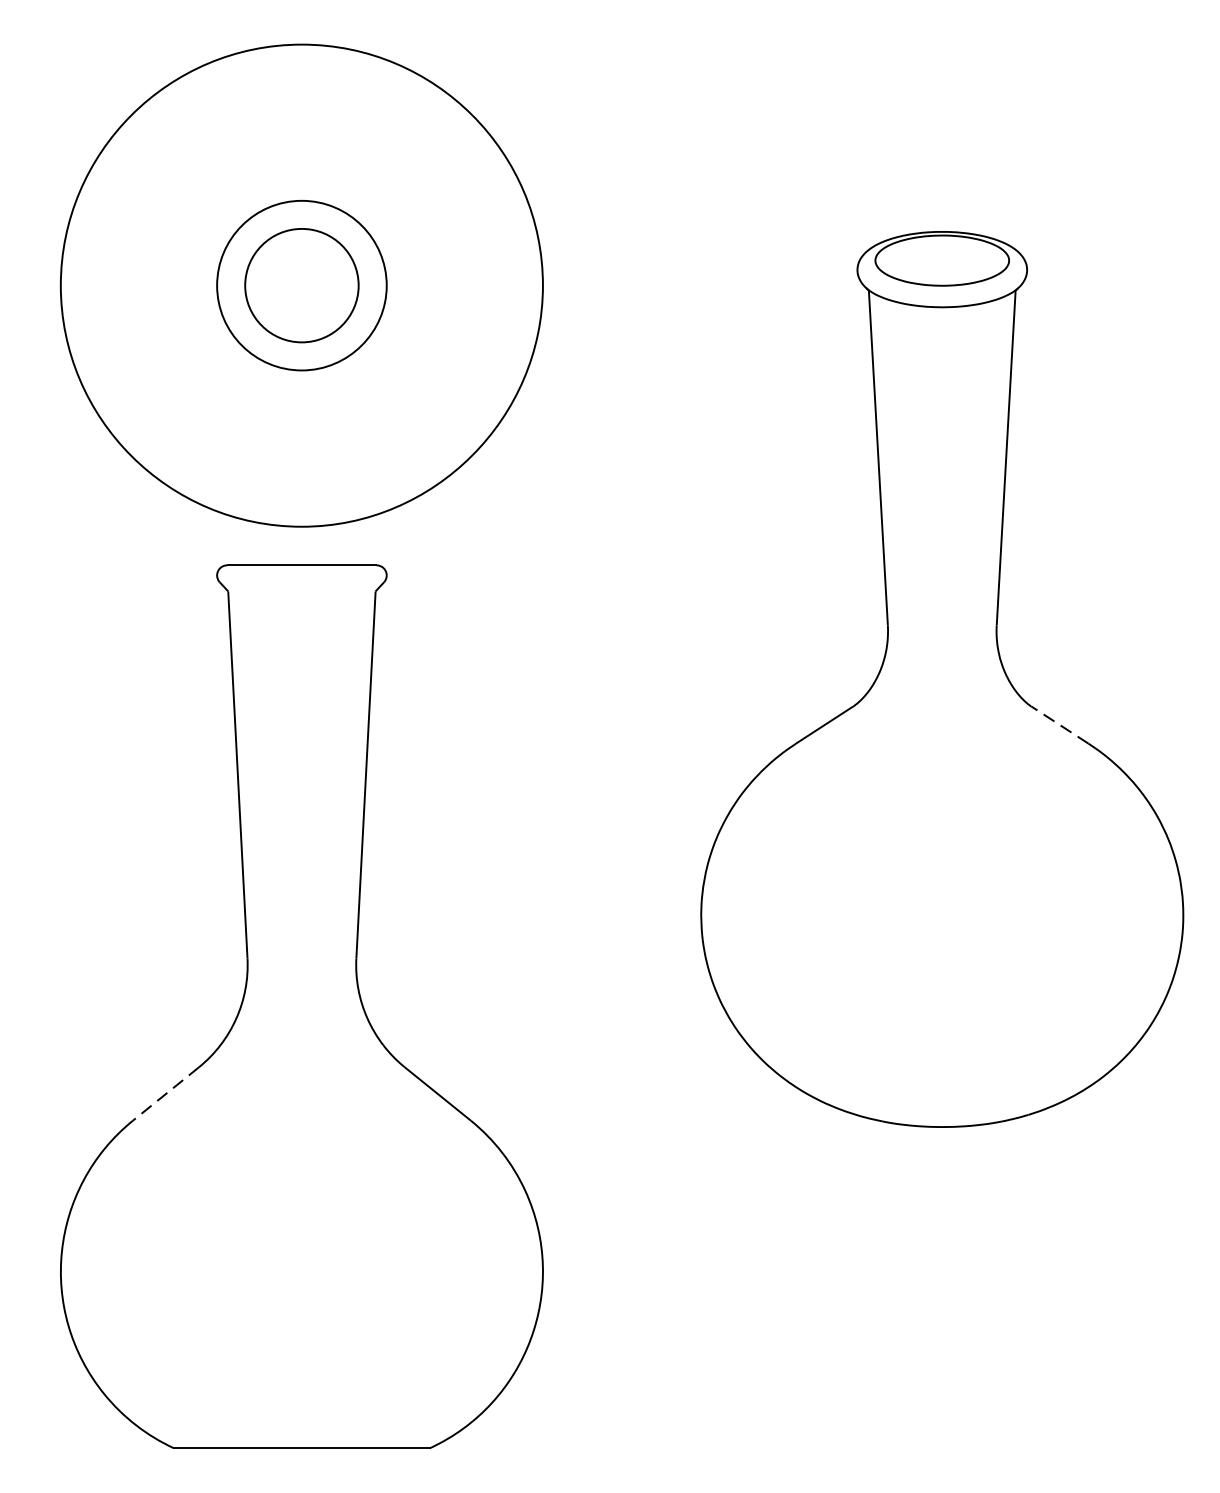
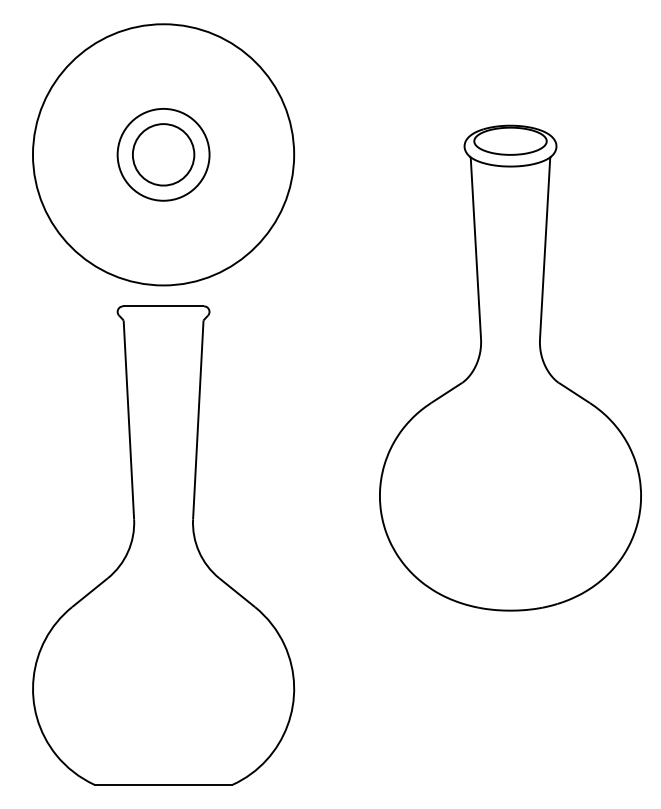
line: (1058, 724) -> (573, 392), dashed -> solid
line: (165, 1093) -> (89, 592), dashed -> solid

